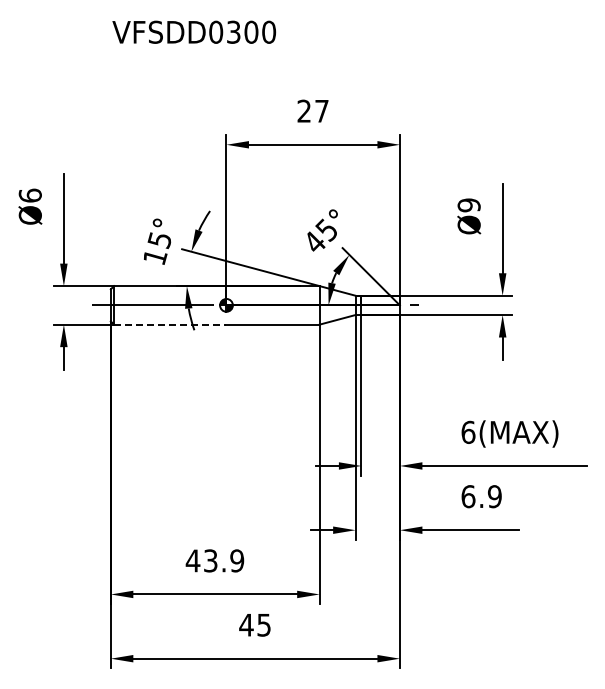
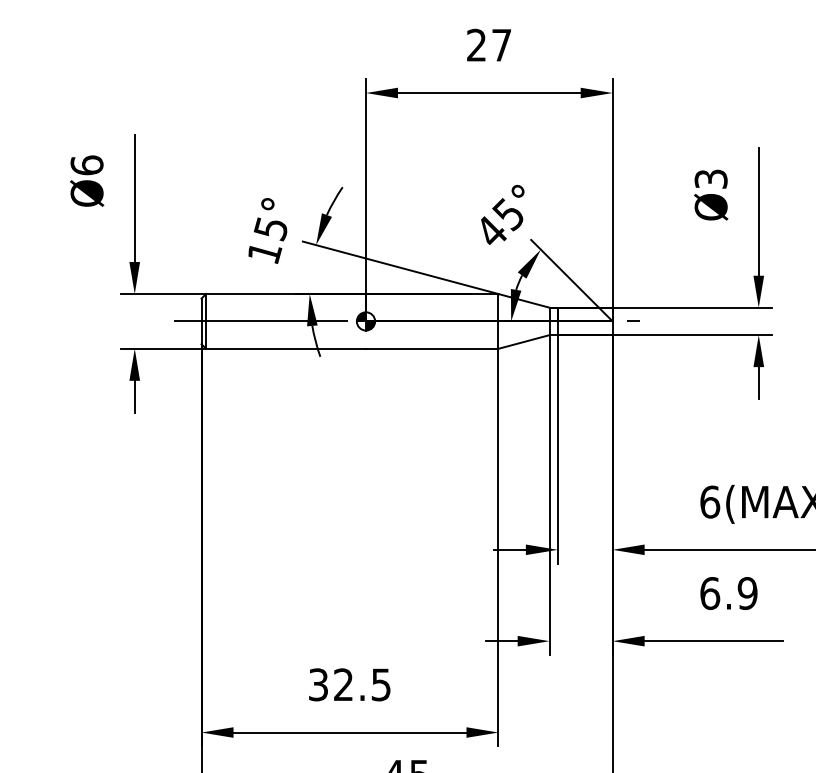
text: (468, 205) -> (710, 179), Ø9 -> Ø3
line: (170, 324) -> (286, 348), dashed -> solid
text: (214, 560) -> (348, 684), 43.9 -> 32.5

